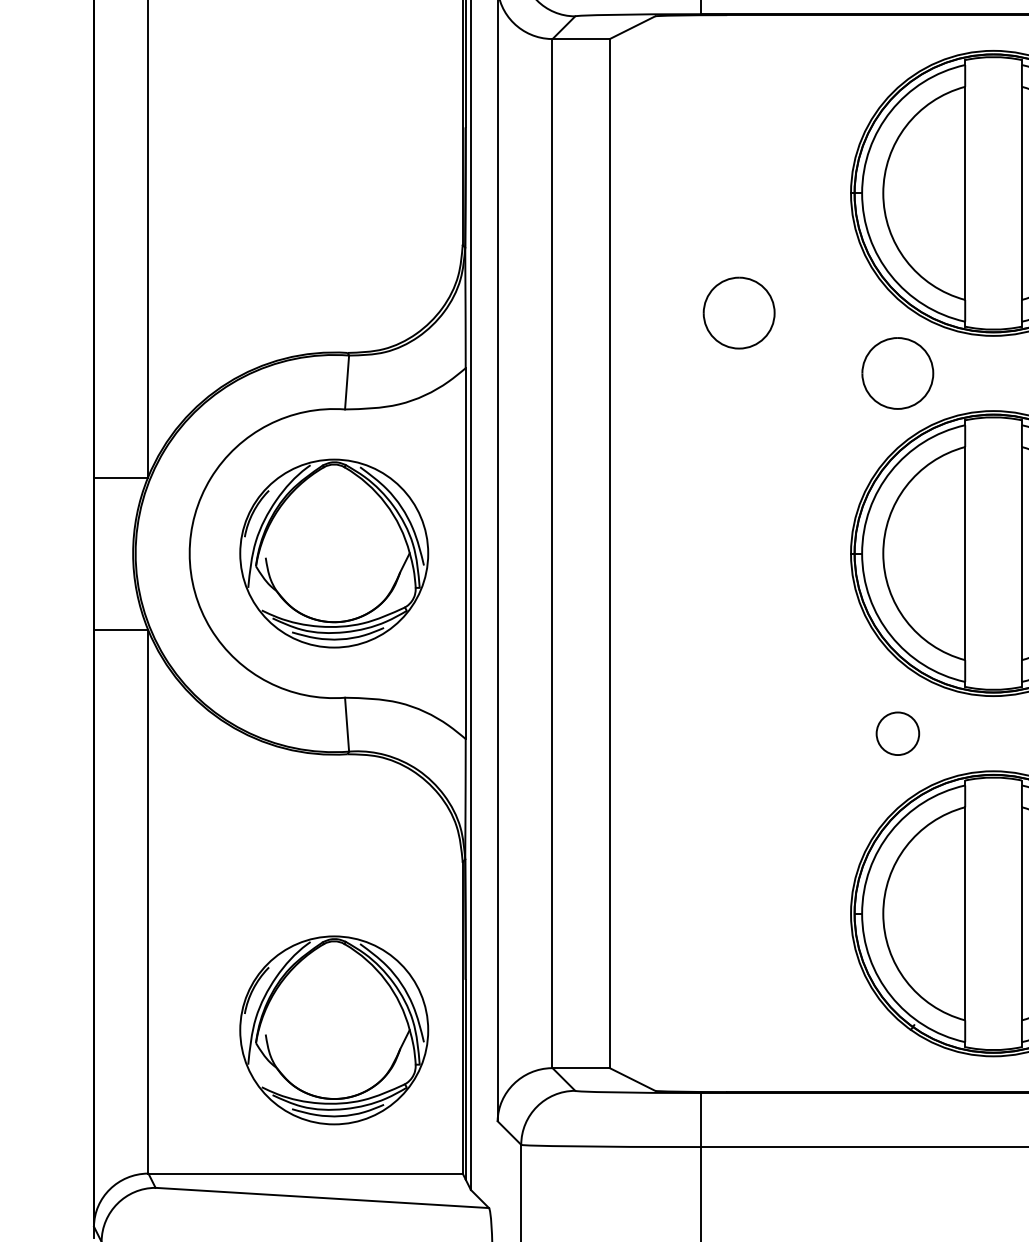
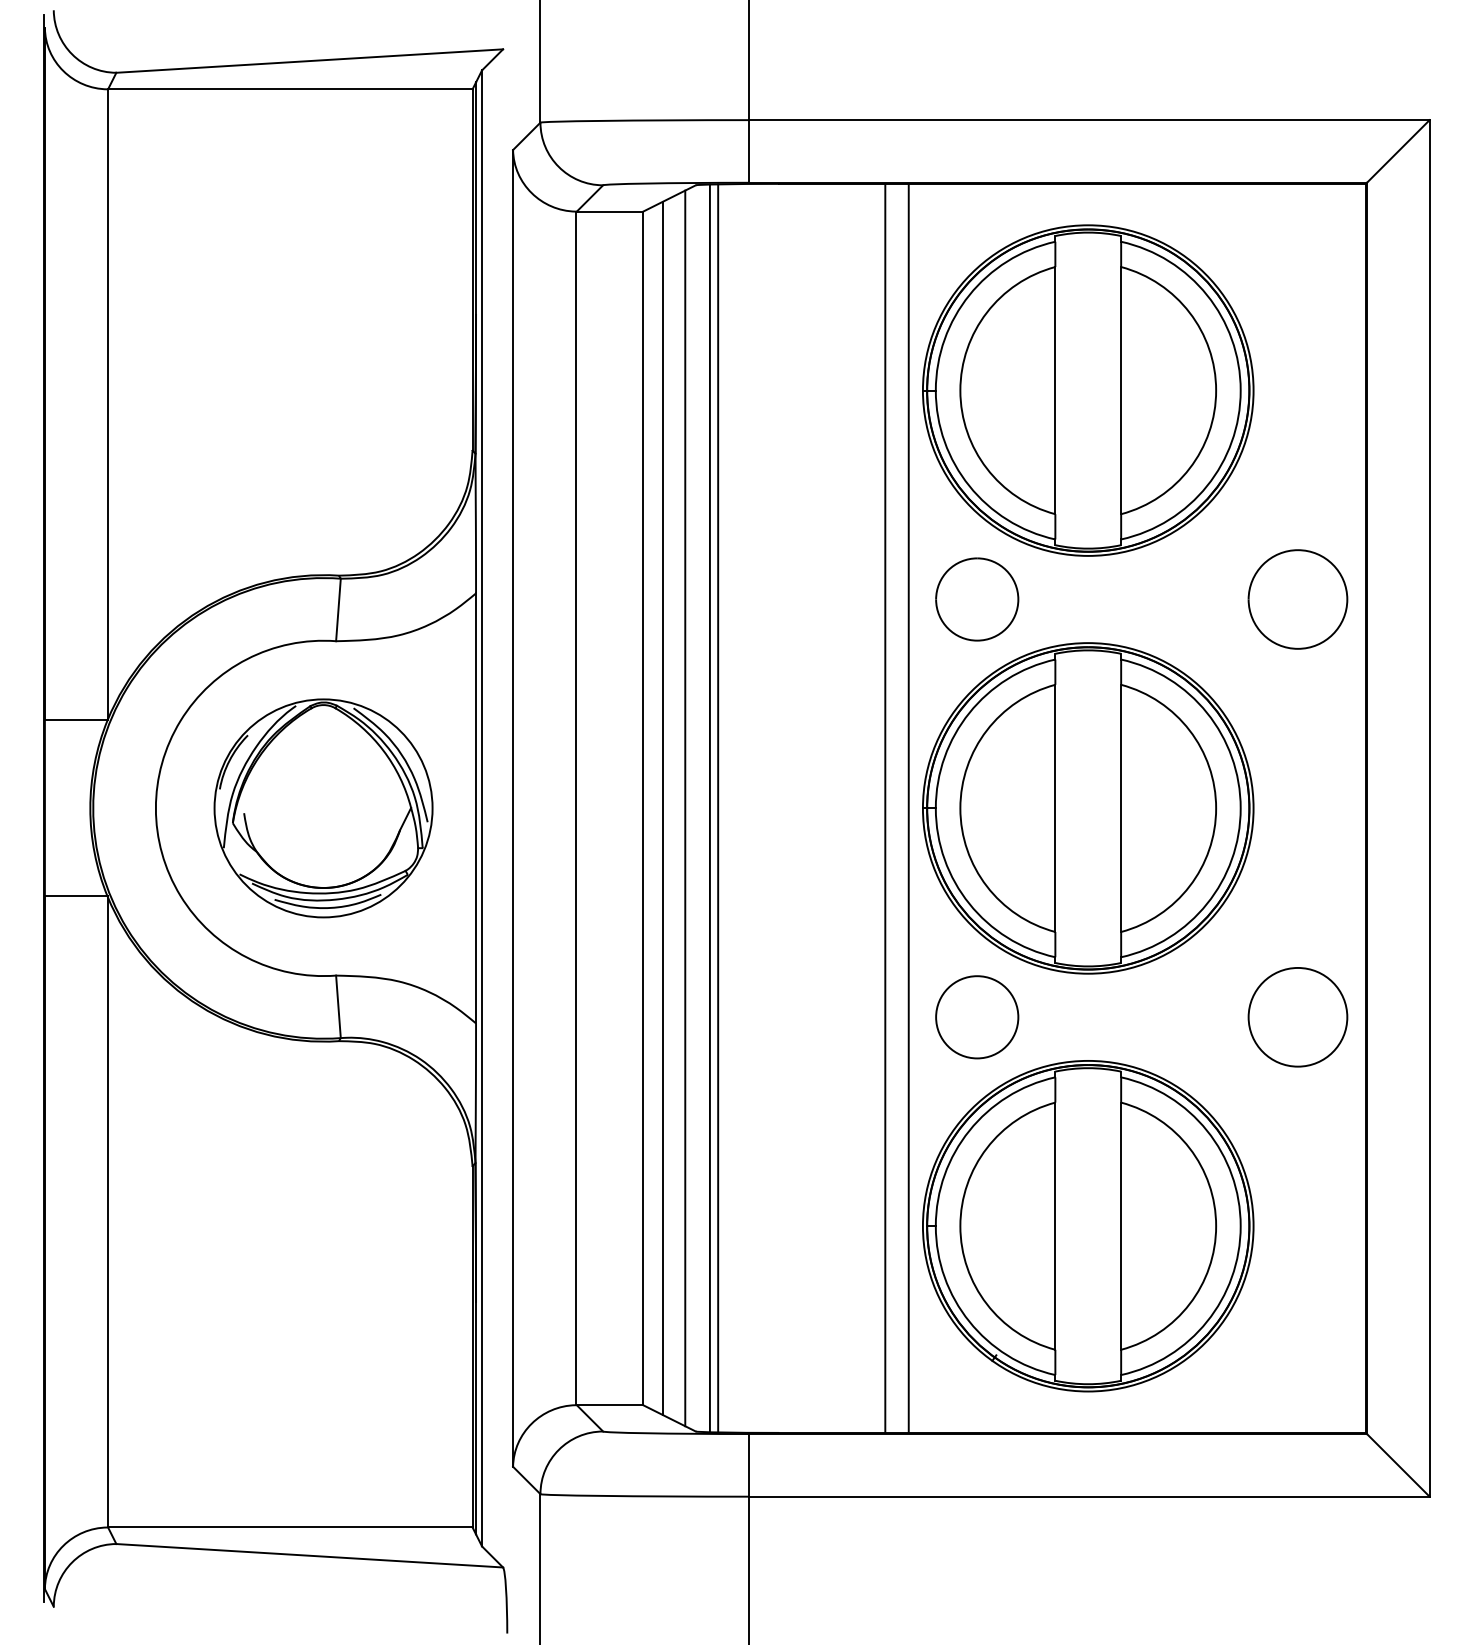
part: (739, 313) -> (793, 529), removed
line: (818, 552) -> (885, 807), added
line: (838, 552) -> (908, 807), added
line: (627, 553) -> (663, 808), added
line: (646, 553) -> (685, 808), added
line: (666, 553) -> (709, 808), added
line: (674, 553) -> (718, 808), added
circle: (898, 733) -> (977, 1017), size x1.67
part: (334, 1030) -> (323, 1361), removed

